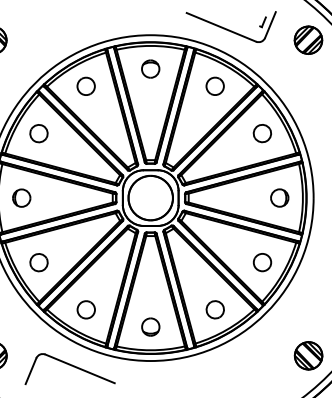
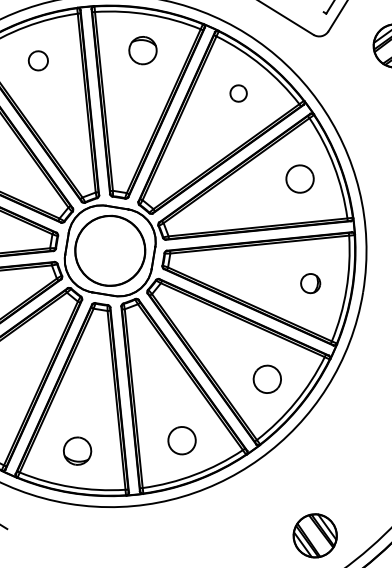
part: (85, 85) -> (37, 59), size x0.7
part: (214, 85) -> (237, 92), size x0.6
part: (279, 197) -> (310, 282), size x0.7

